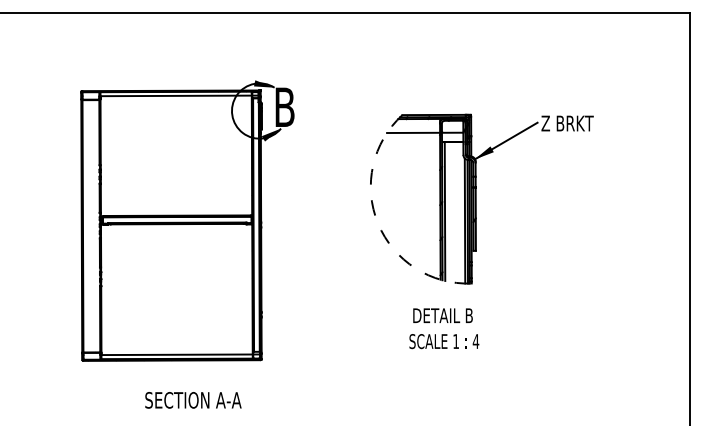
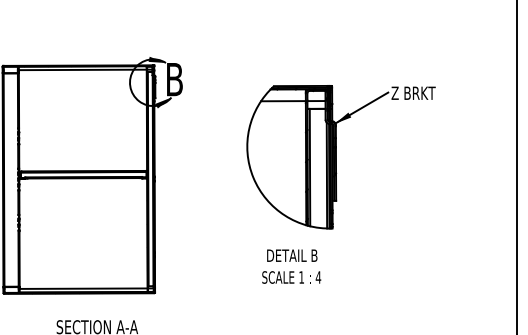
arc: (378, 223) -> (253, 177), dashed -> solid
text: (442, 315) -> (291, 255), moved
text: (444, 341) -> (291, 277), moved

